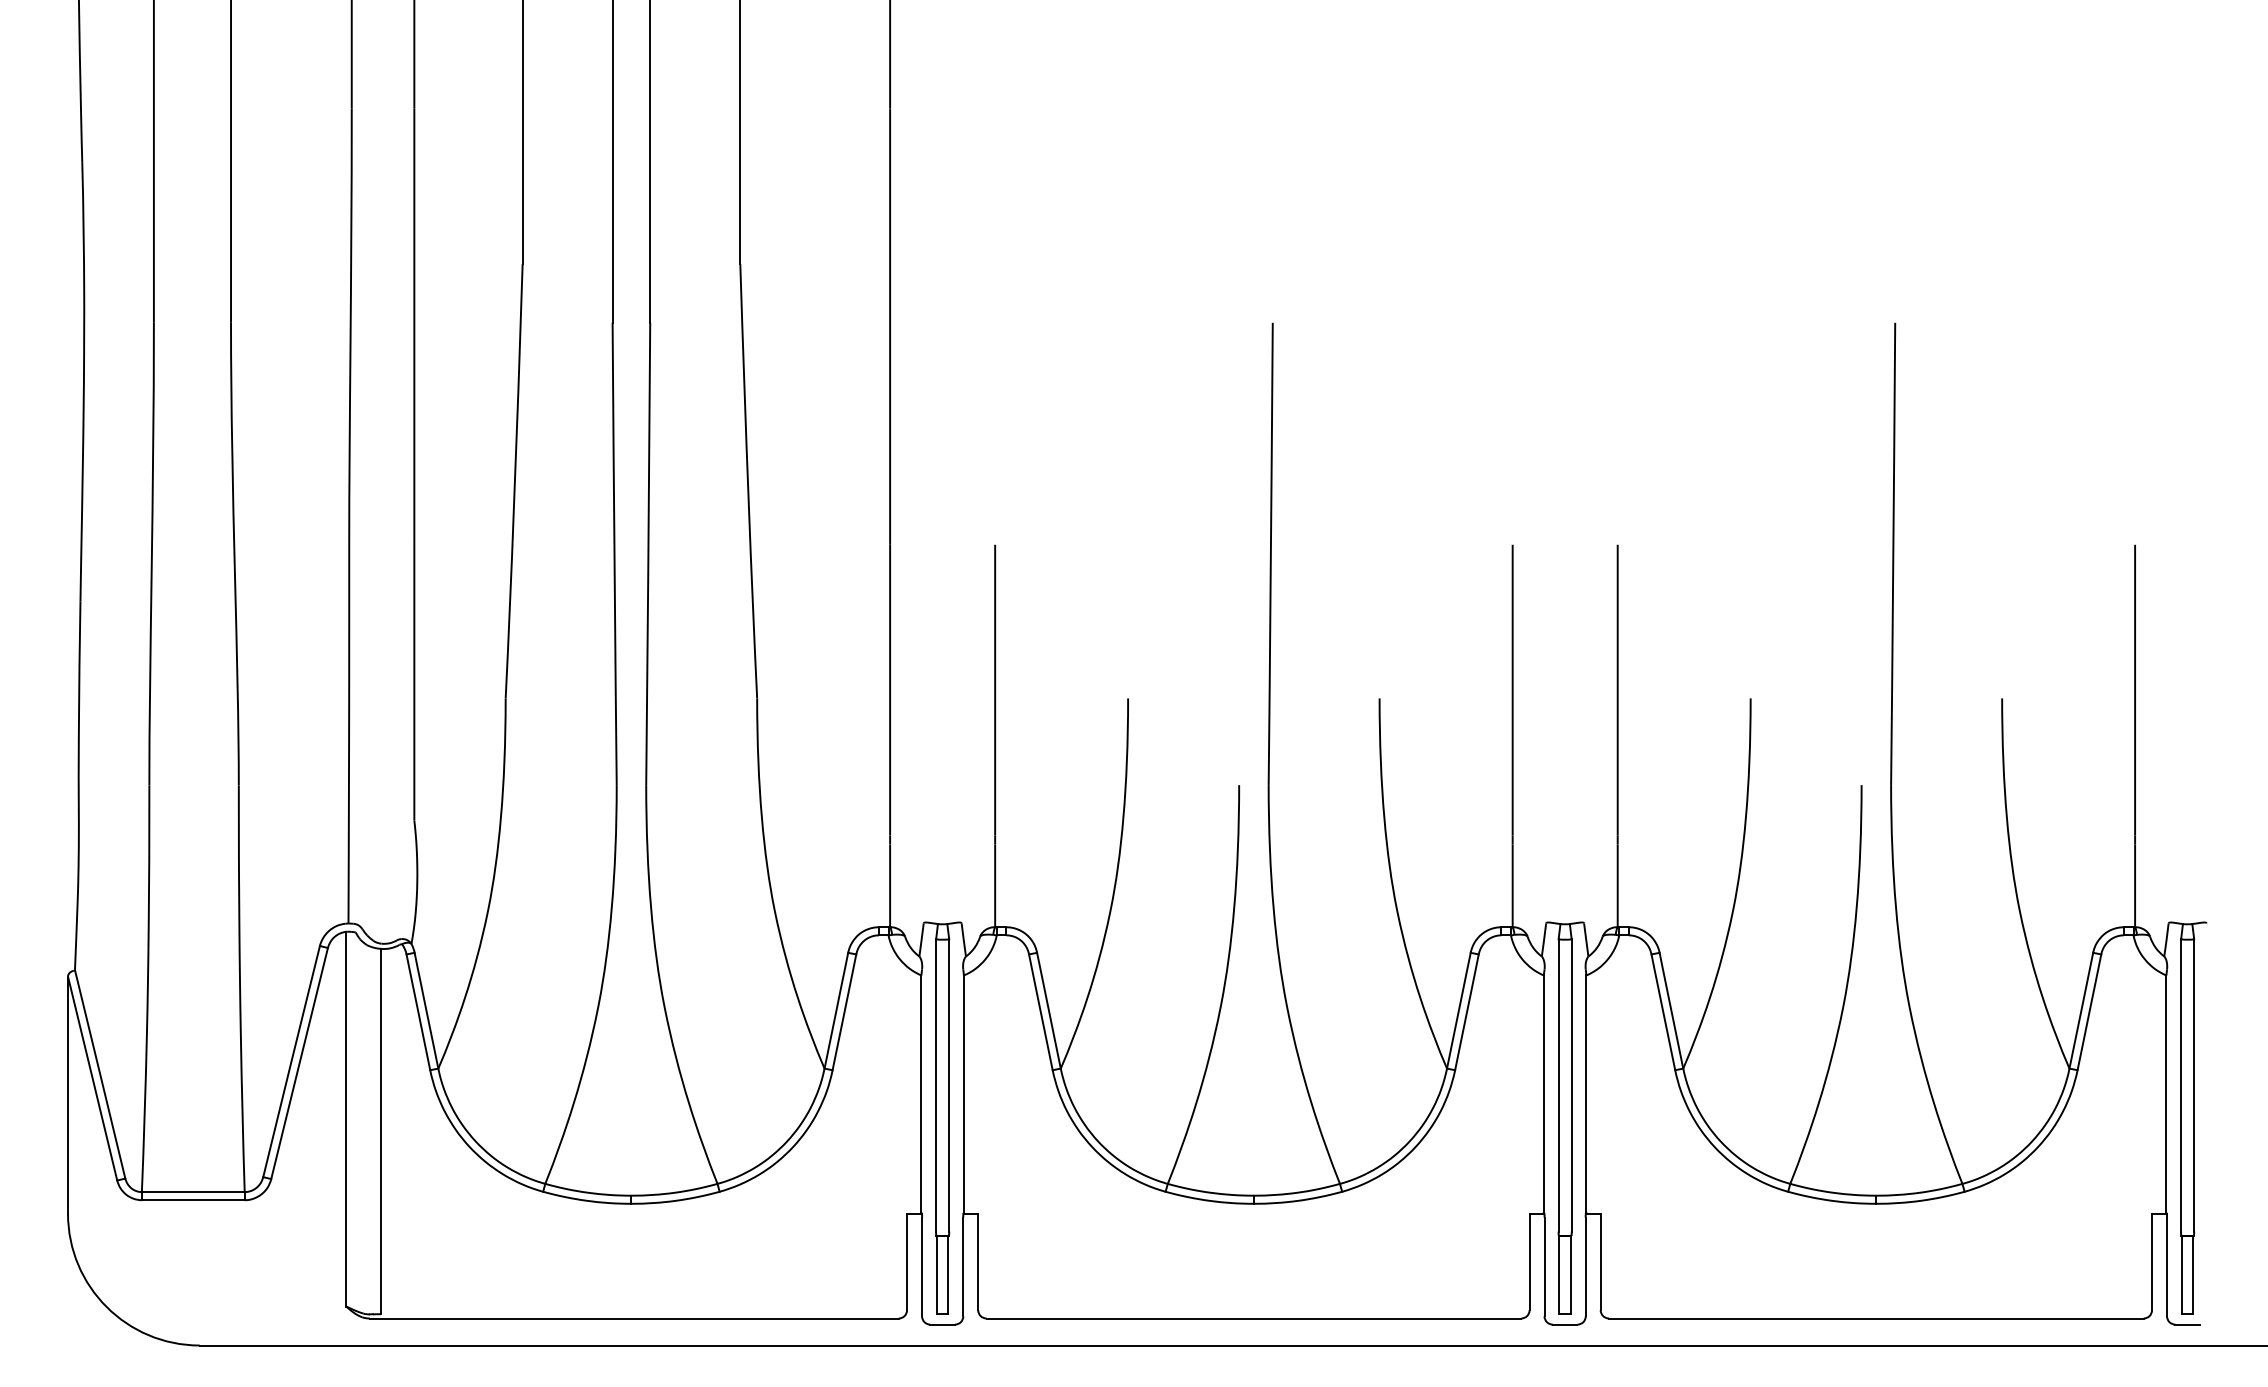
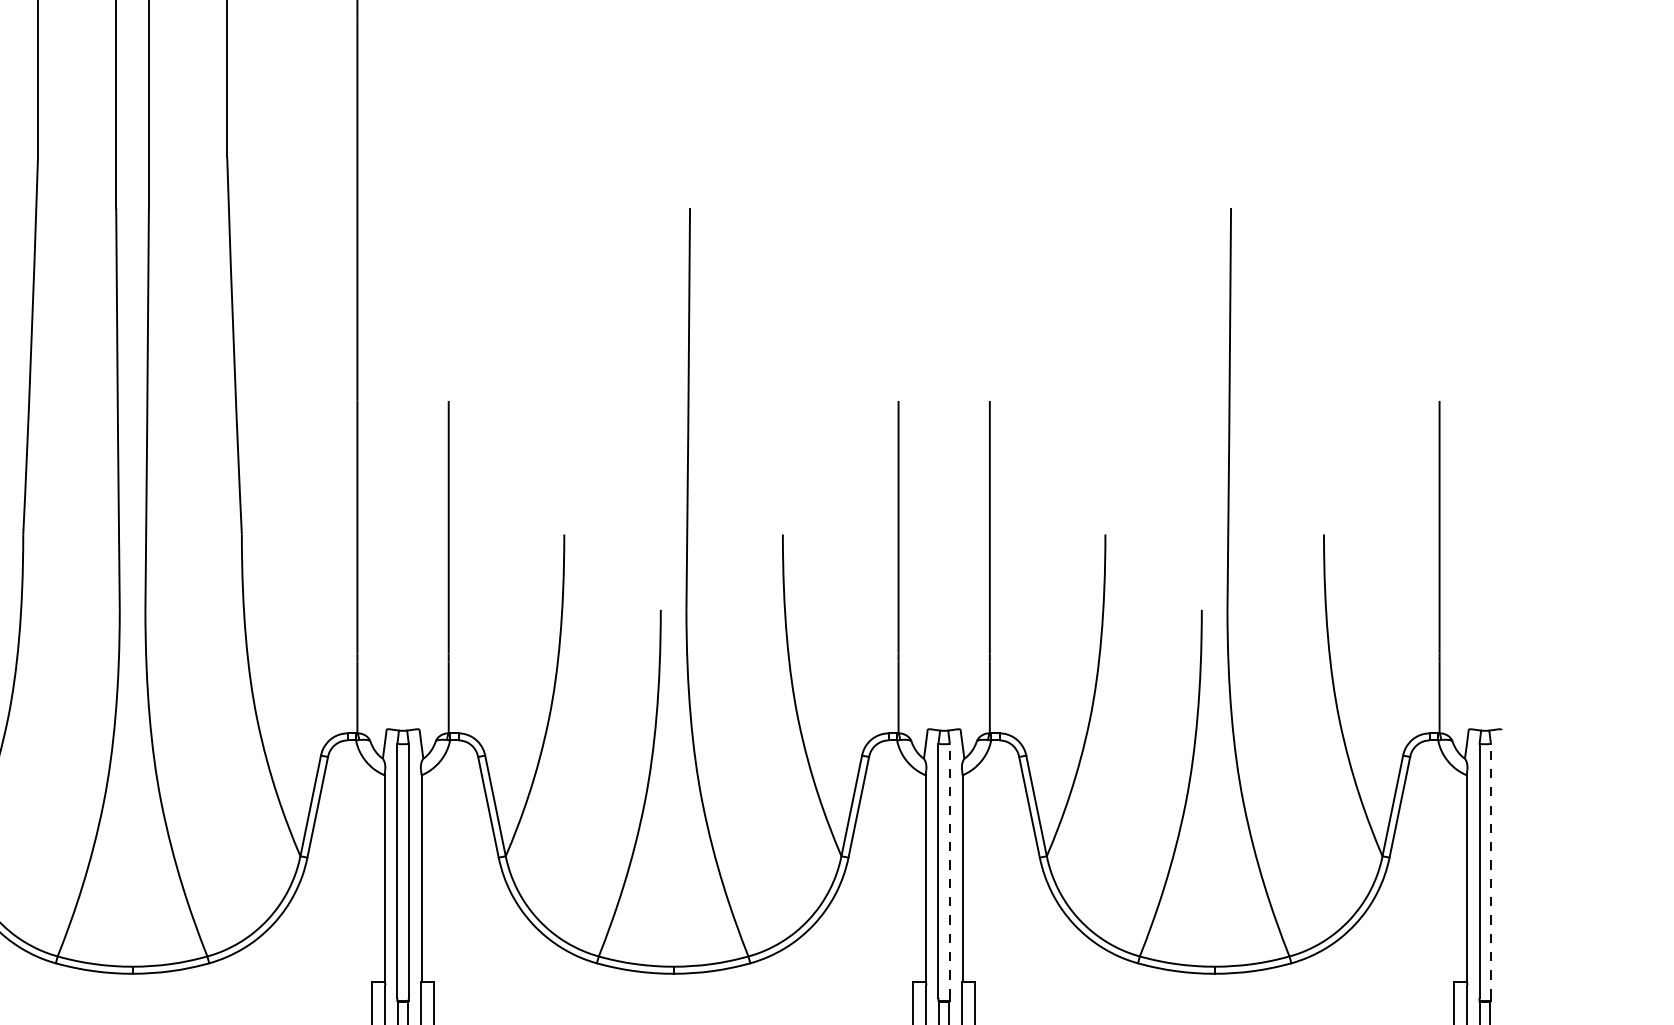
line: (1571, 1084) -> (949, 870), solid -> dashed
line: (2194, 1084) -> (1491, 870), solid -> dashed

